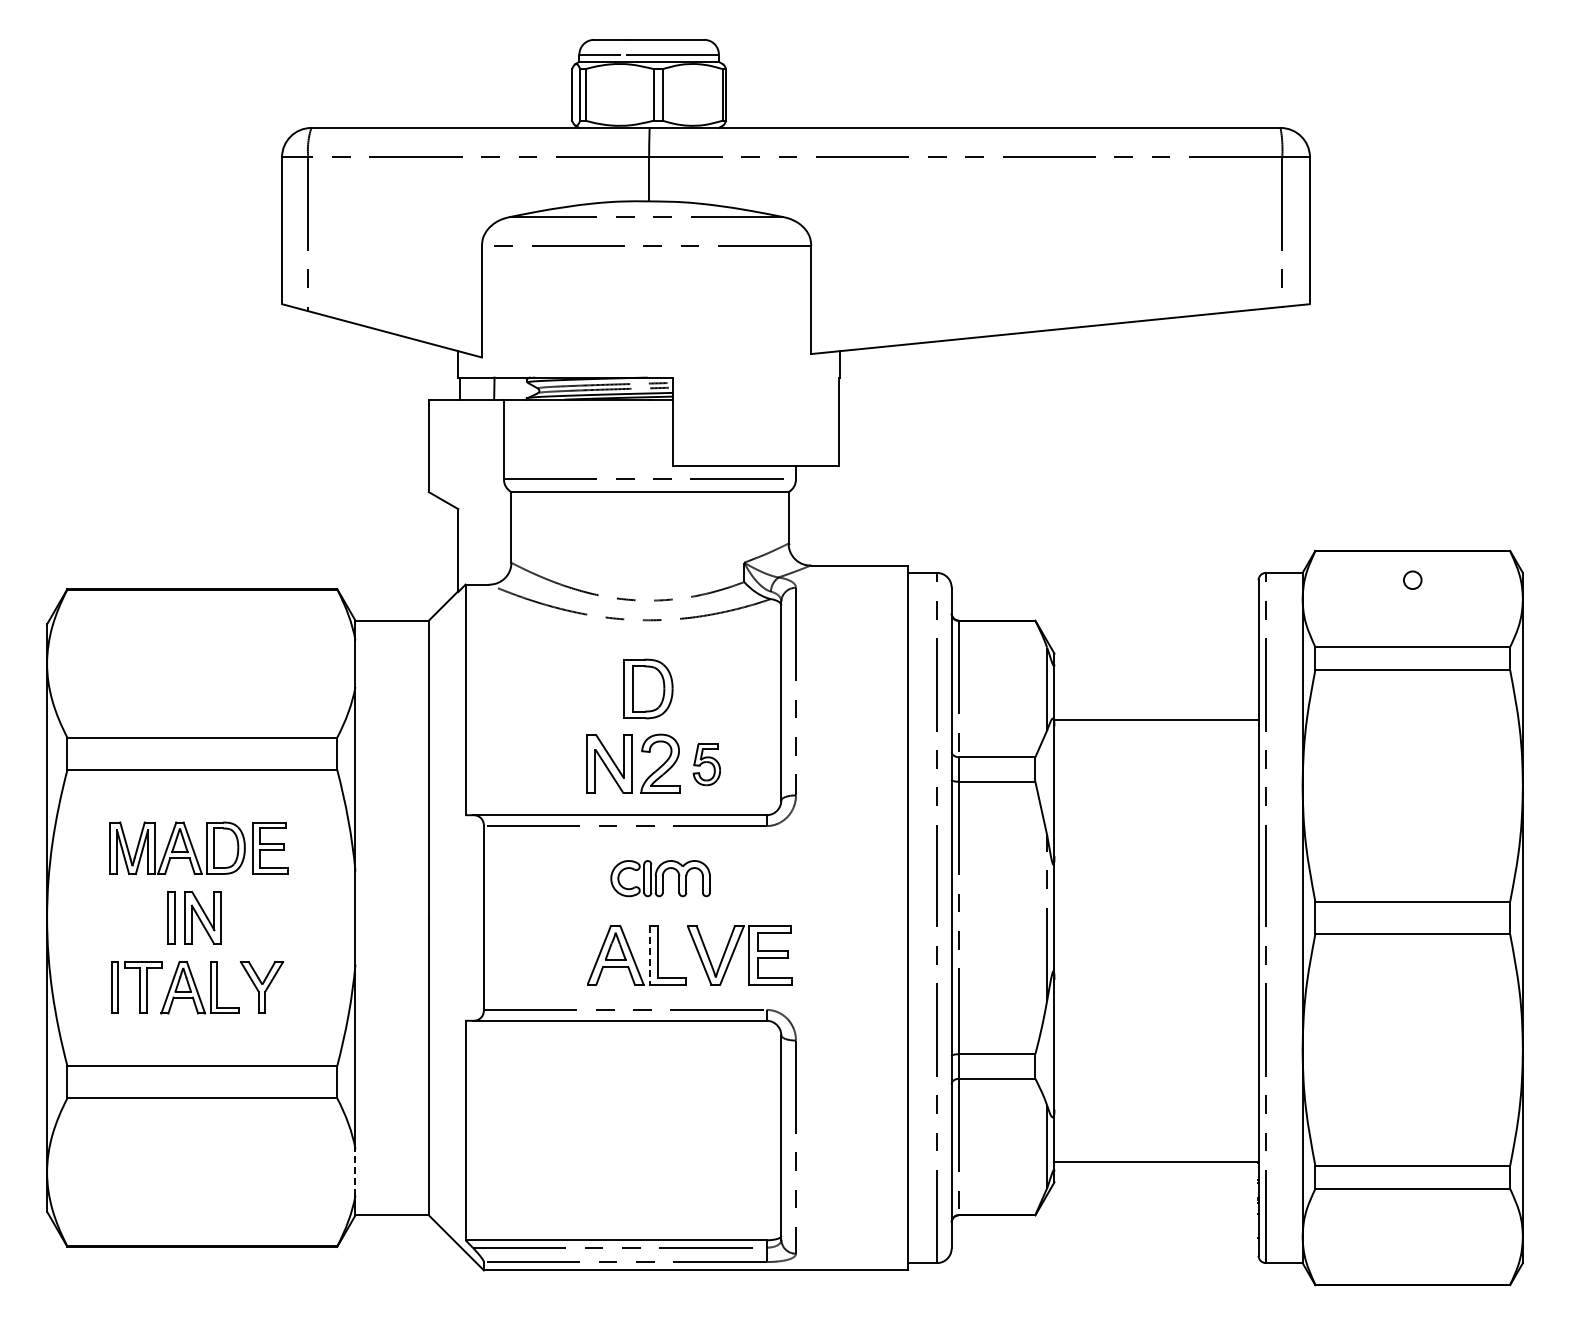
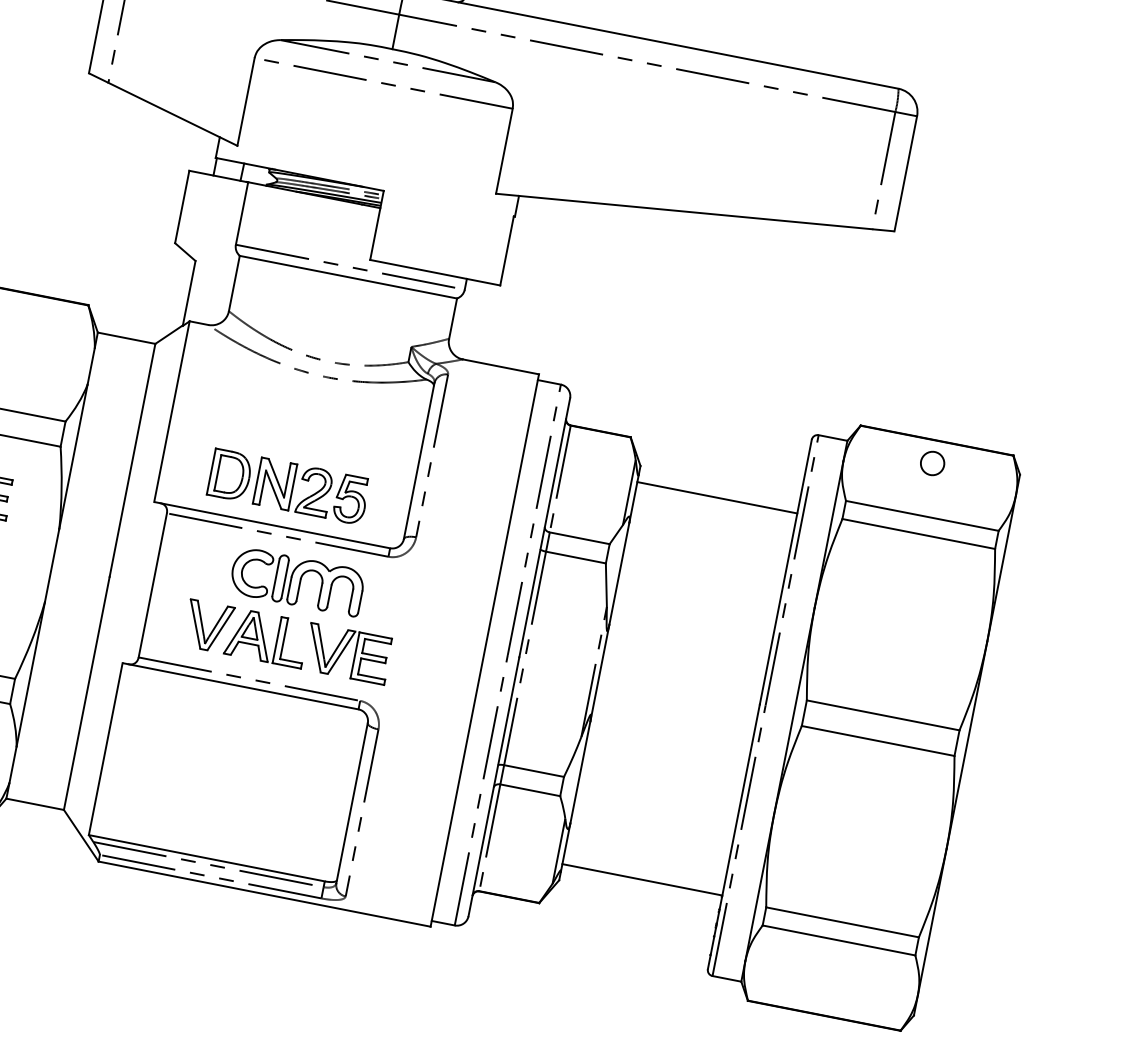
circle: (1412, 579) -> (932, 462), size x1.67
part: (648, 688) -> (230, 474), moved
line: (1156, 720) -> (717, 497), moved
part: (706, 764) -> (350, 499), size x1.43
part: (660, 878) -> (297, 581), size x1.67
part: (561, 955) -> (207, 626), added
line: (649, 955) -> (276, 640), dashed -> solid
line: (355, 1171) -> (13, 764), dashed -> solid

